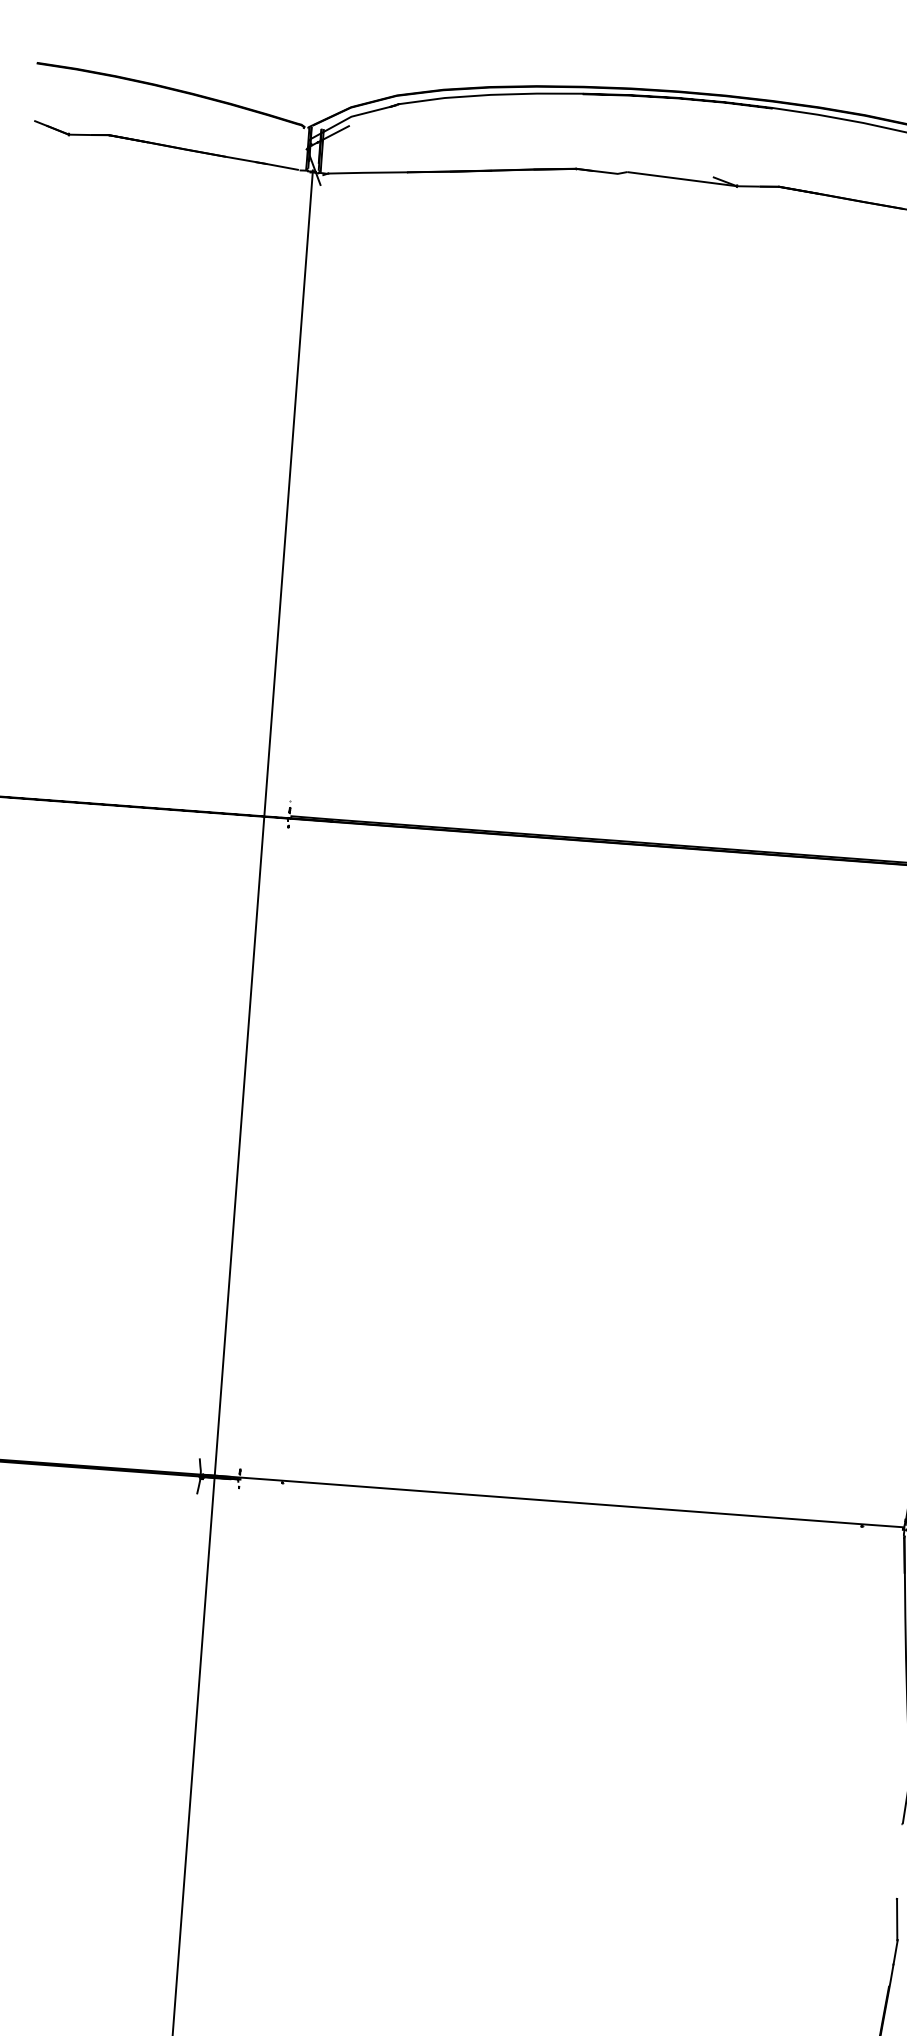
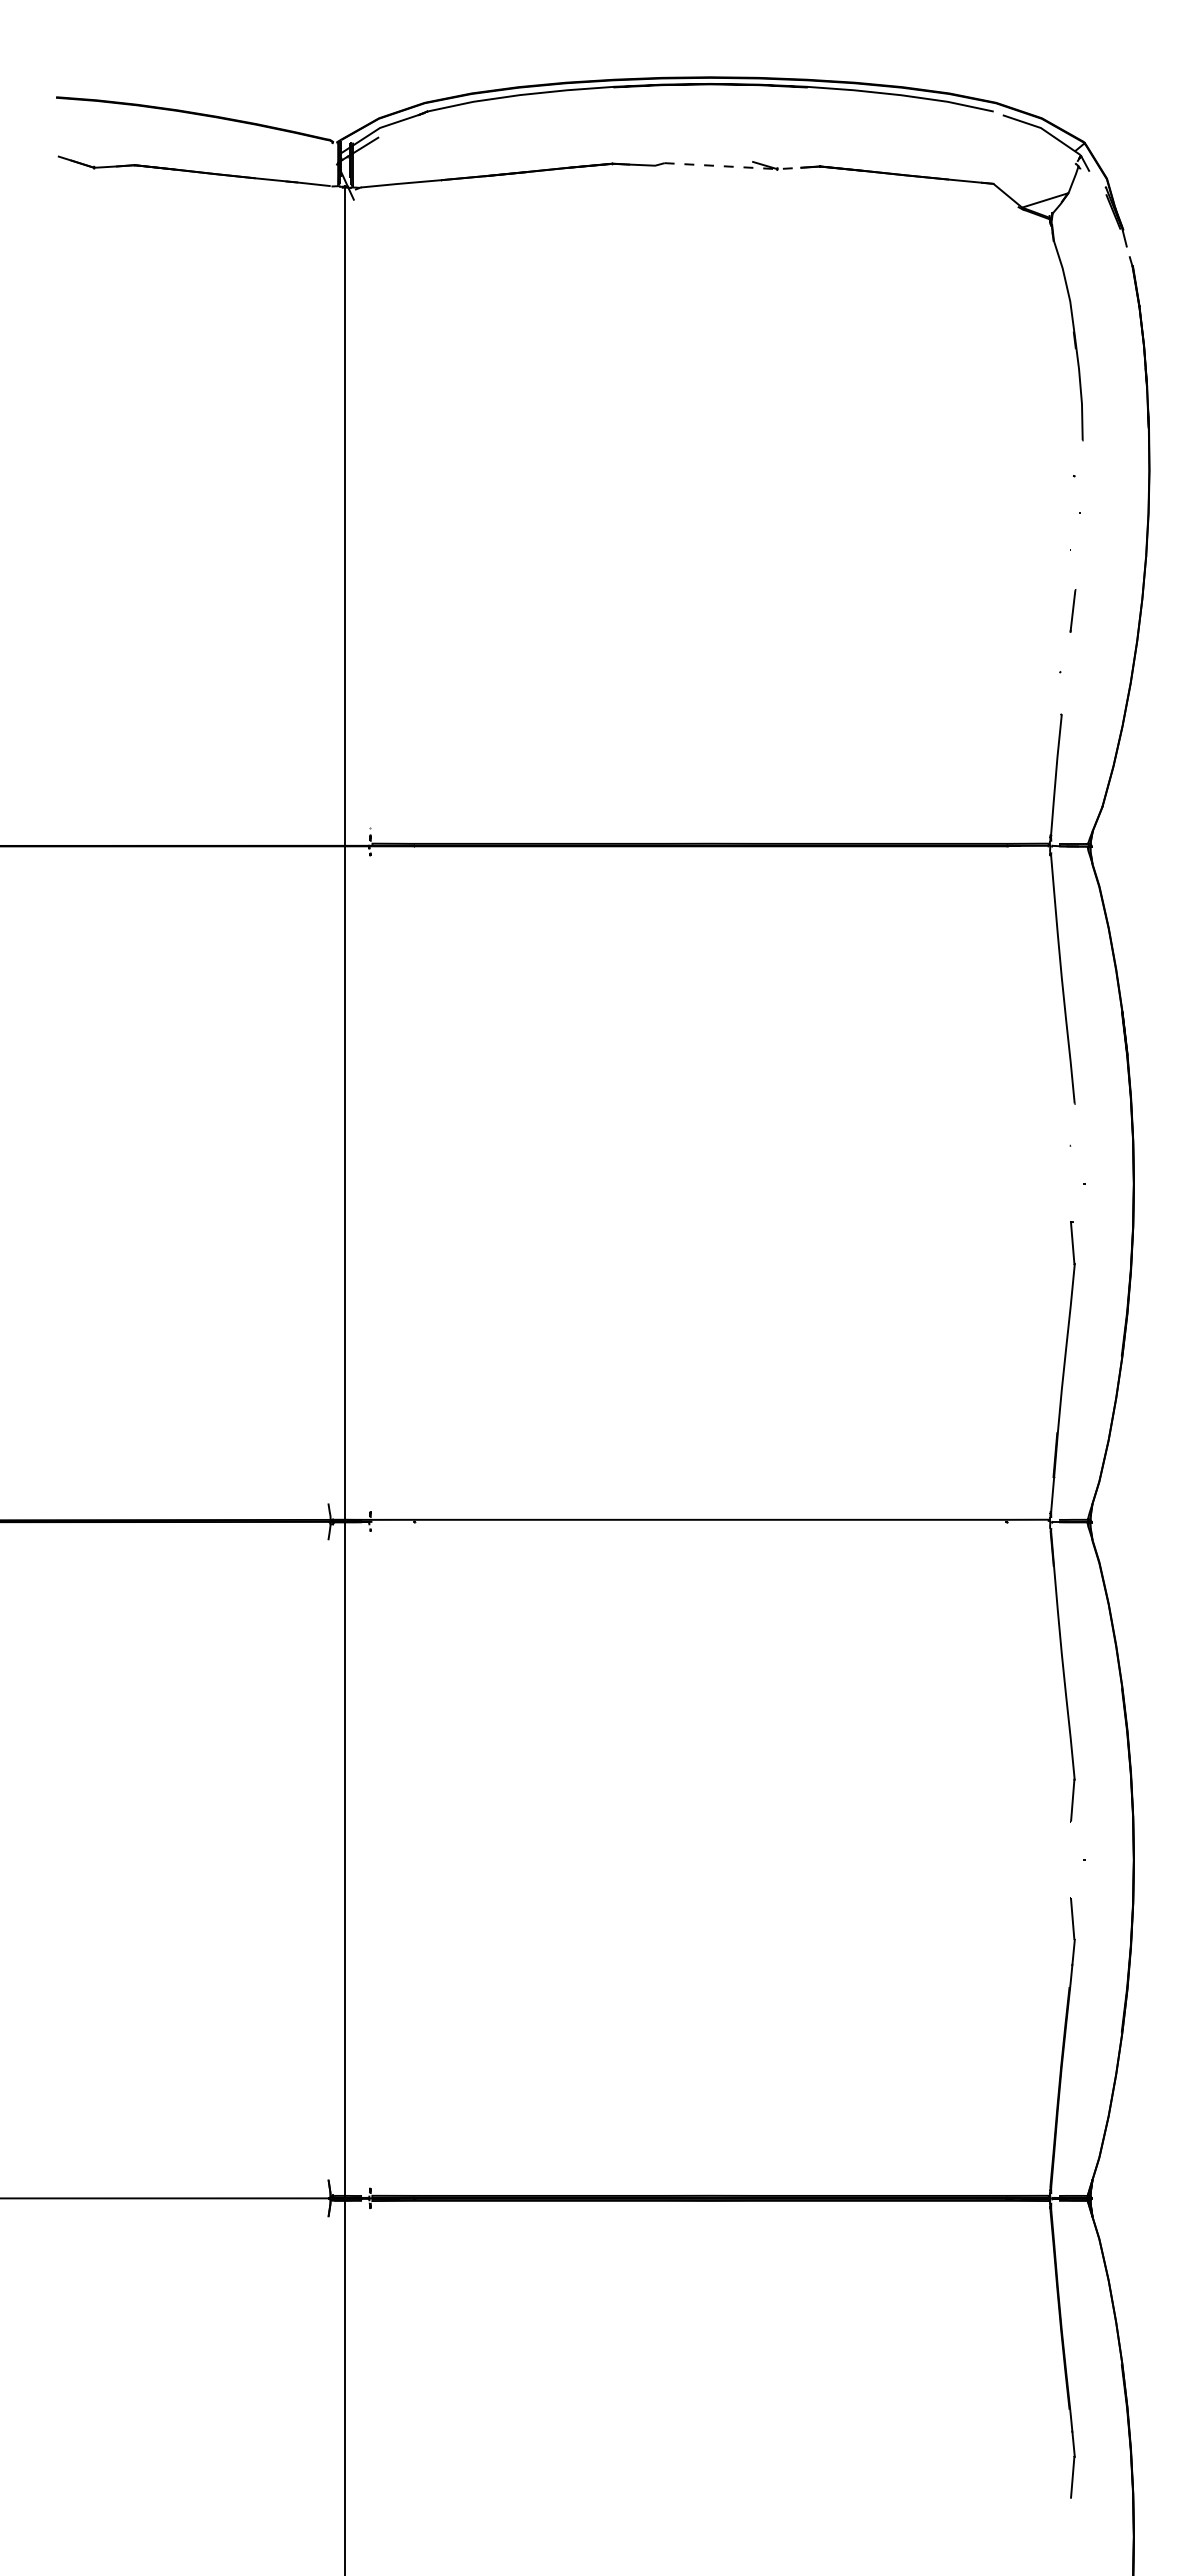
line: (694, 180) -> (733, 166), solid -> dashed

